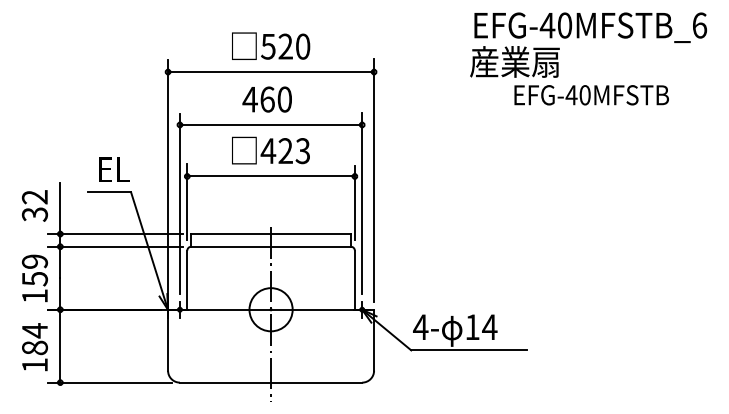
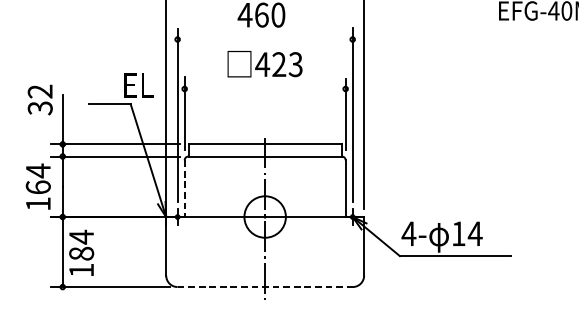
line: (270, 124) -> (264, 39), removed
text: (114, 169) -> (138, 85), moved
line: (271, 176) -> (265, 89), removed
text: (34, 205) -> (39, 99), moved
text: (34, 270) -> (37, 179), 159 -> 164
line: (187, 280) -> (184, 188), solid -> dashed
text: (34, 347) -> (81, 253), moved
line: (271, 382) -> (265, 286), solid -> dashed

